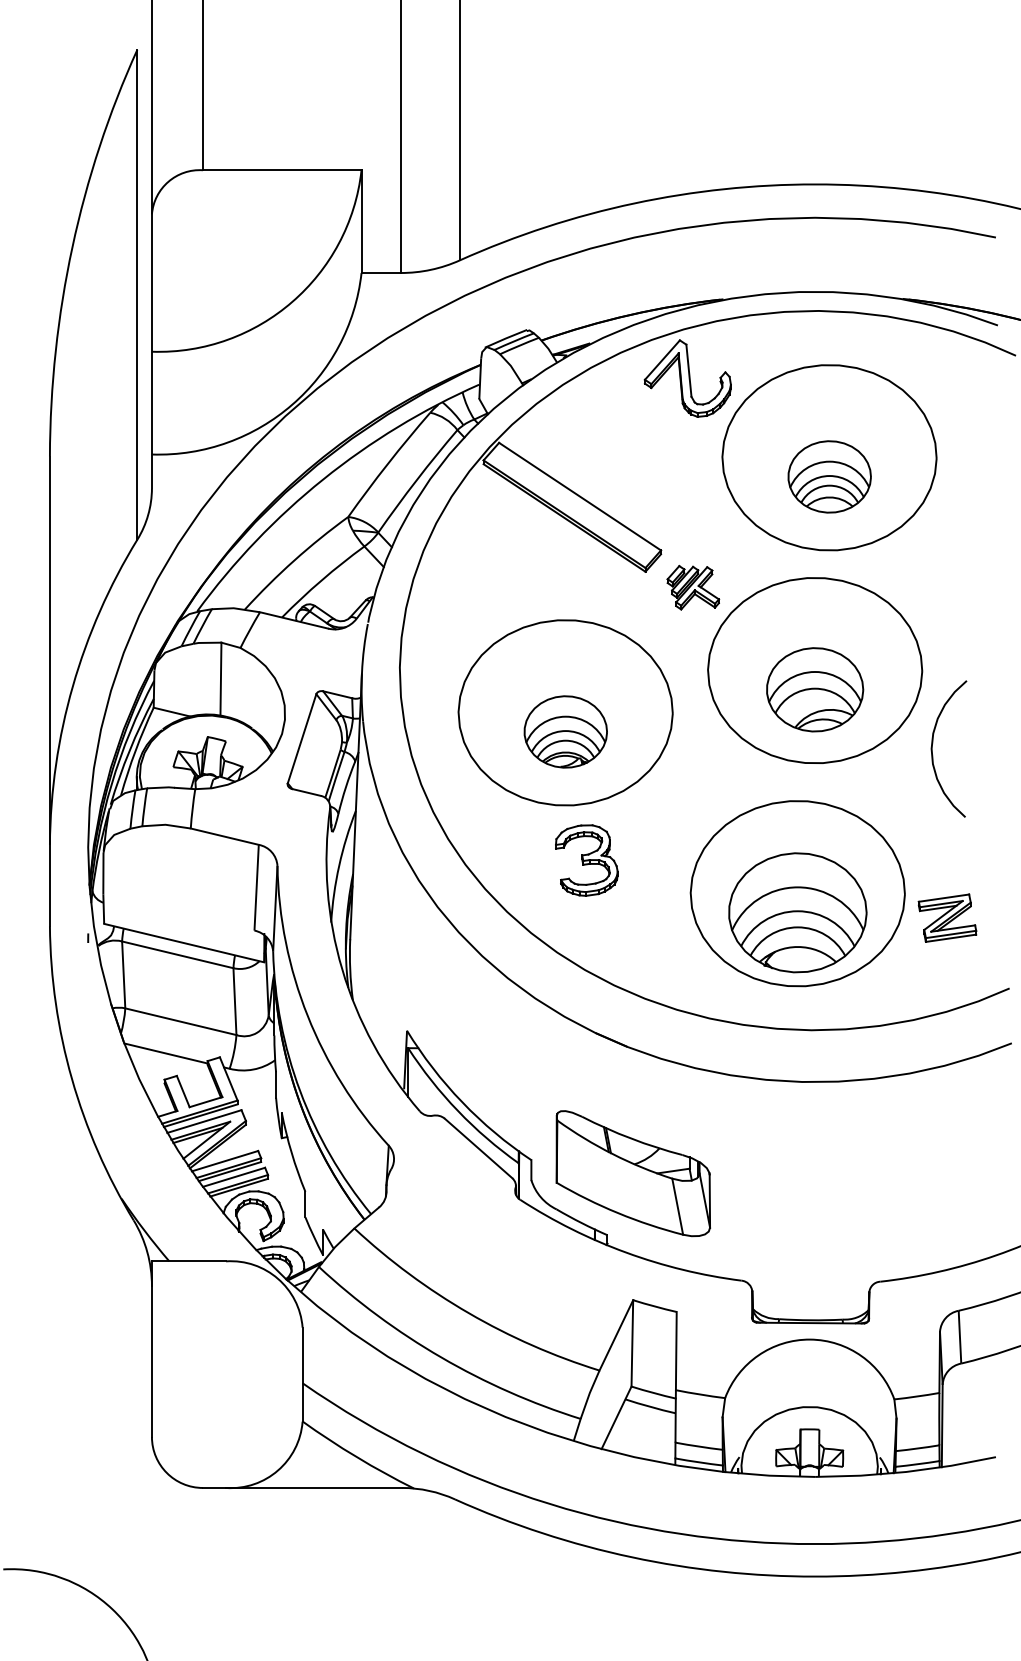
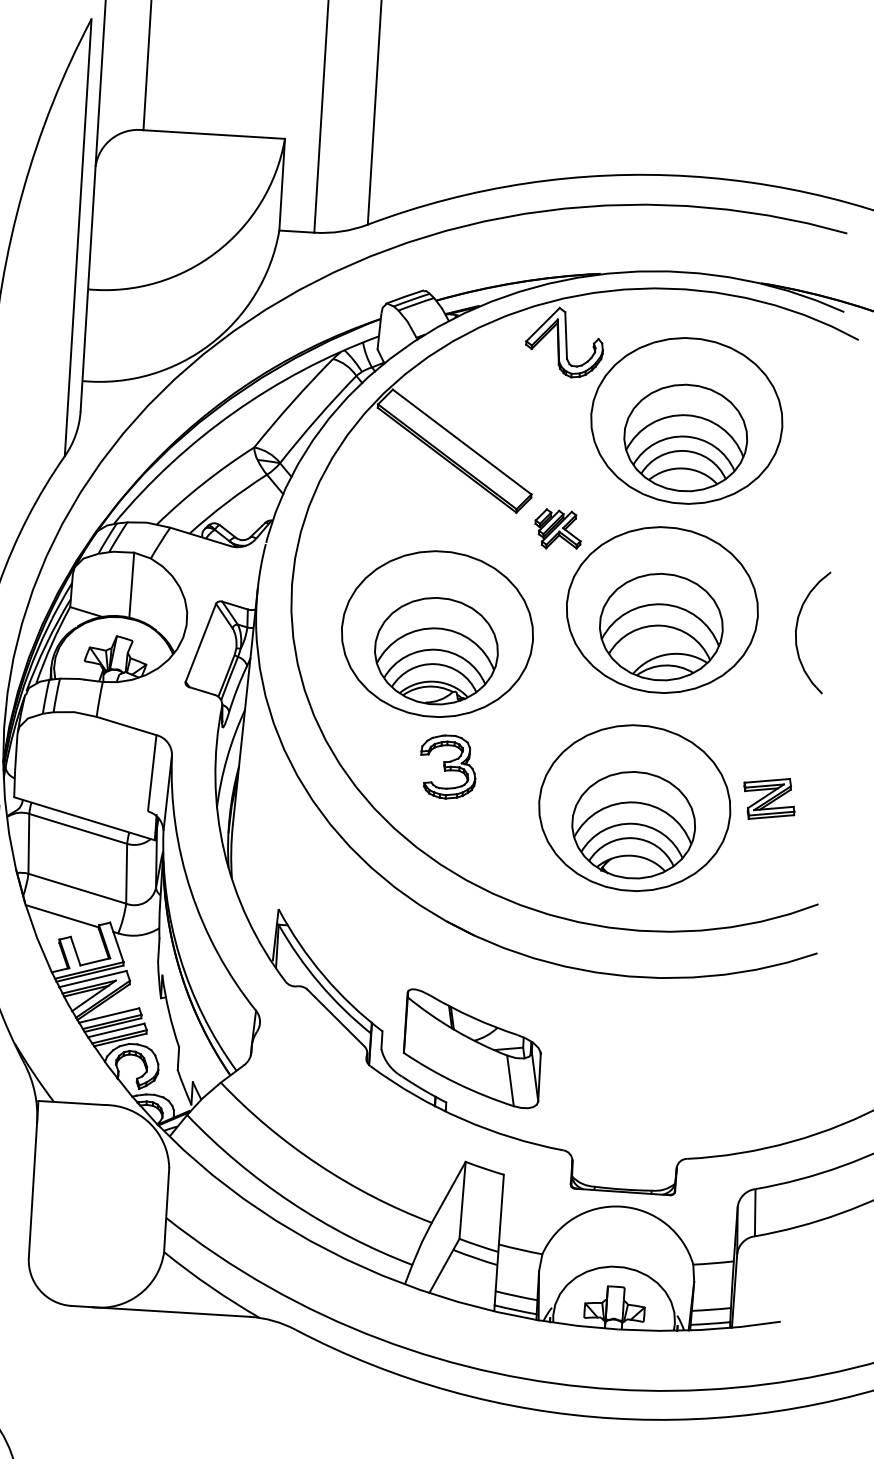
part: (829, 476) -> (685, 437), size x1.67
part: (814, 689) -> (660, 626), size x1.43
part: (565, 731) -> (436, 650), size x1.67
curve: (933, 743) -> (797, 626), moved
part: (947, 917) -> (769, 798), moved

